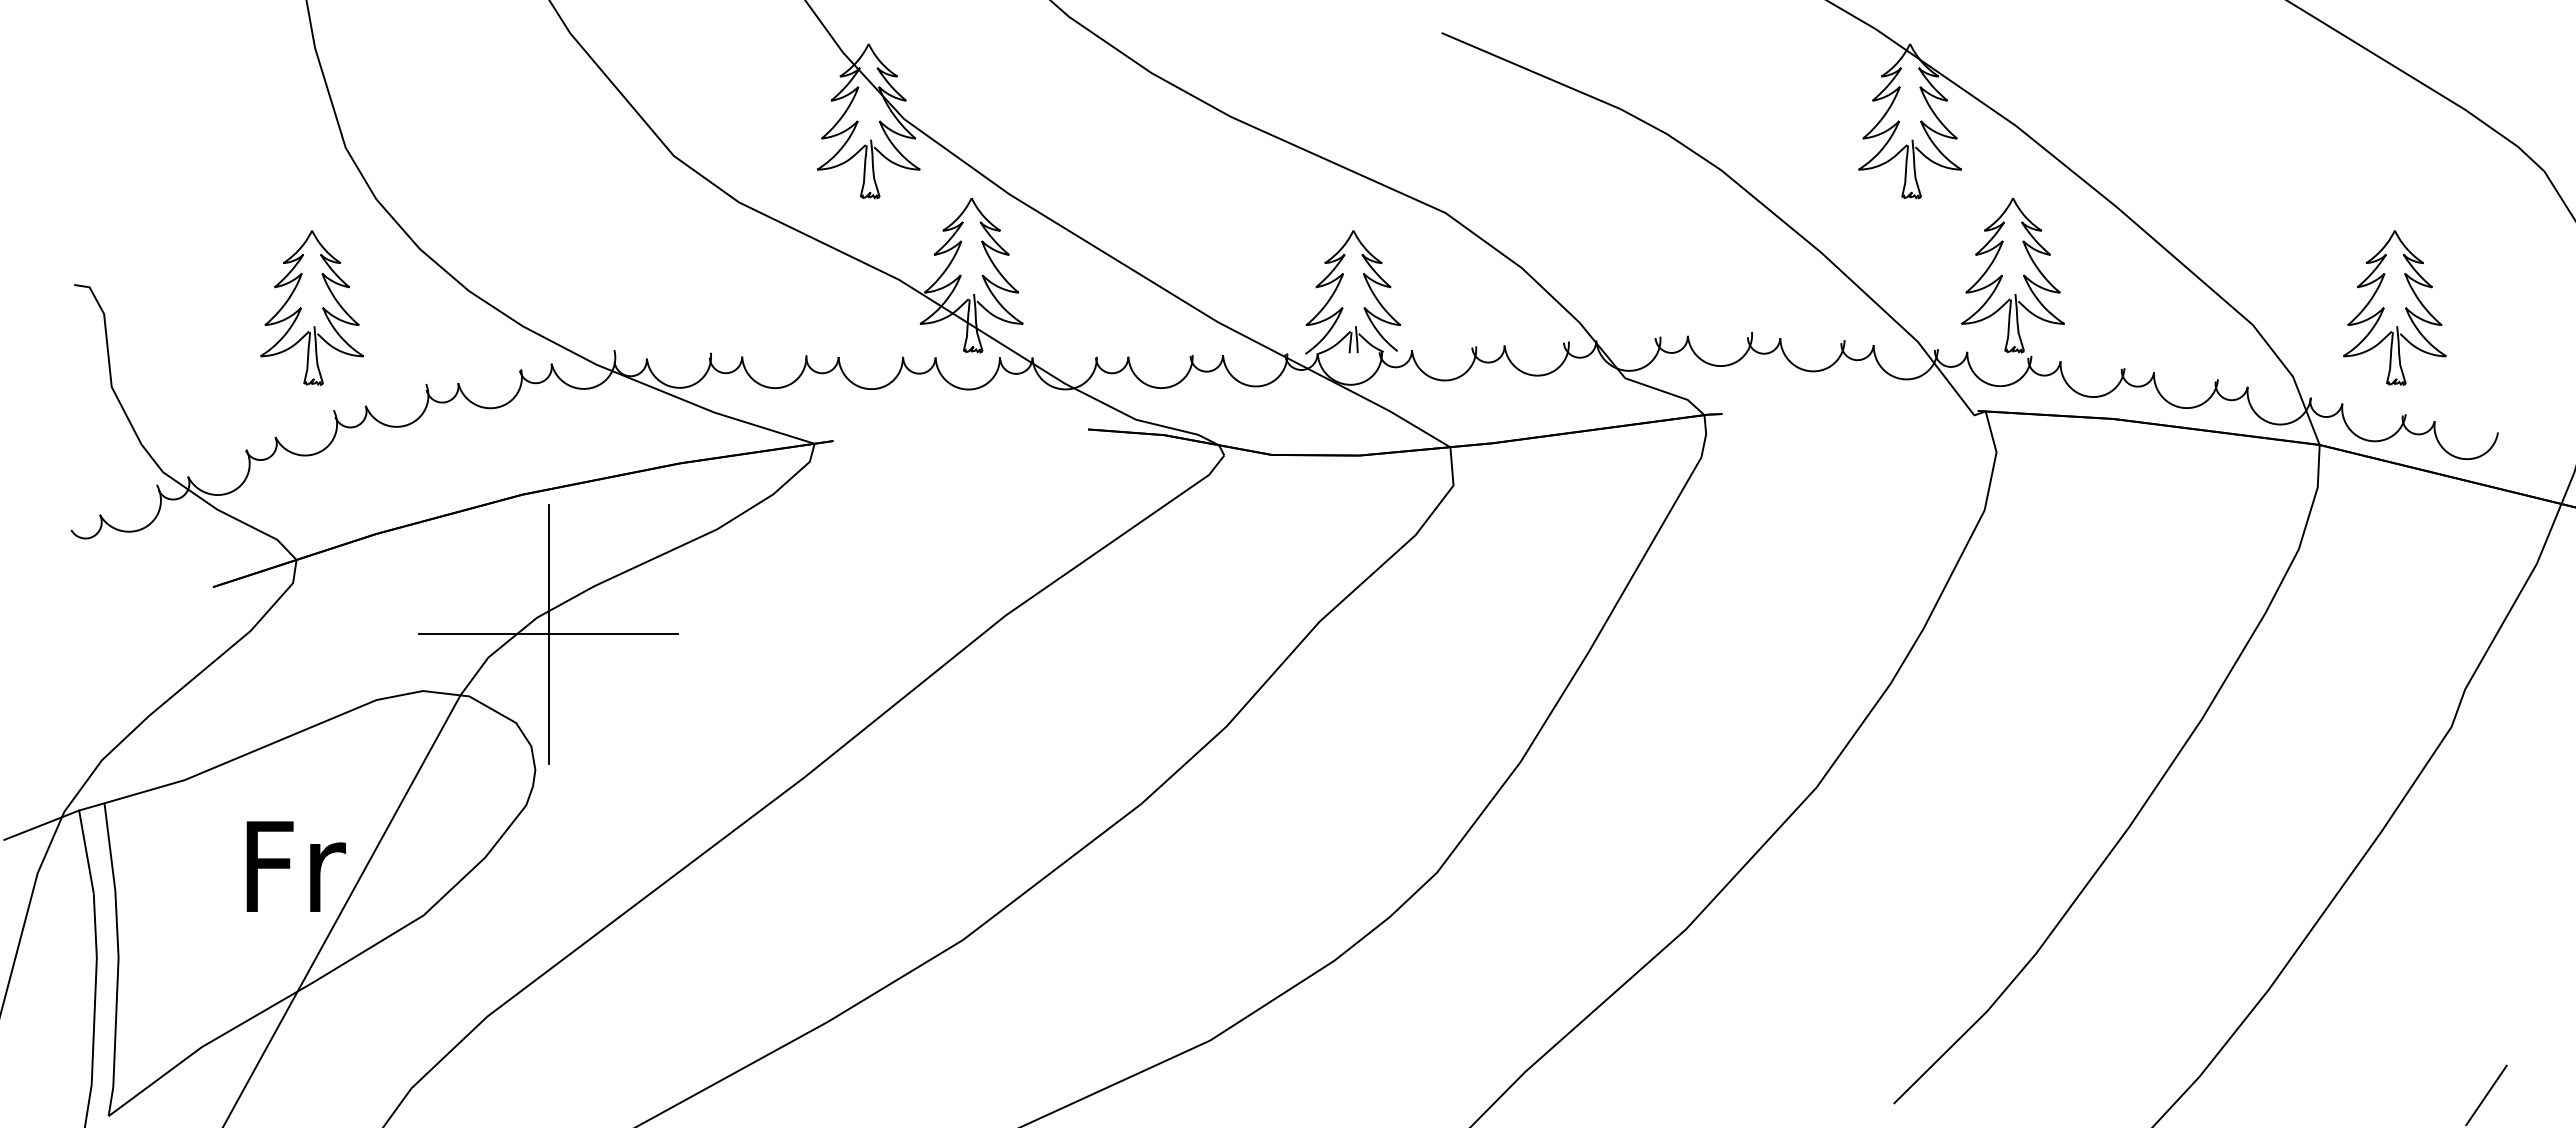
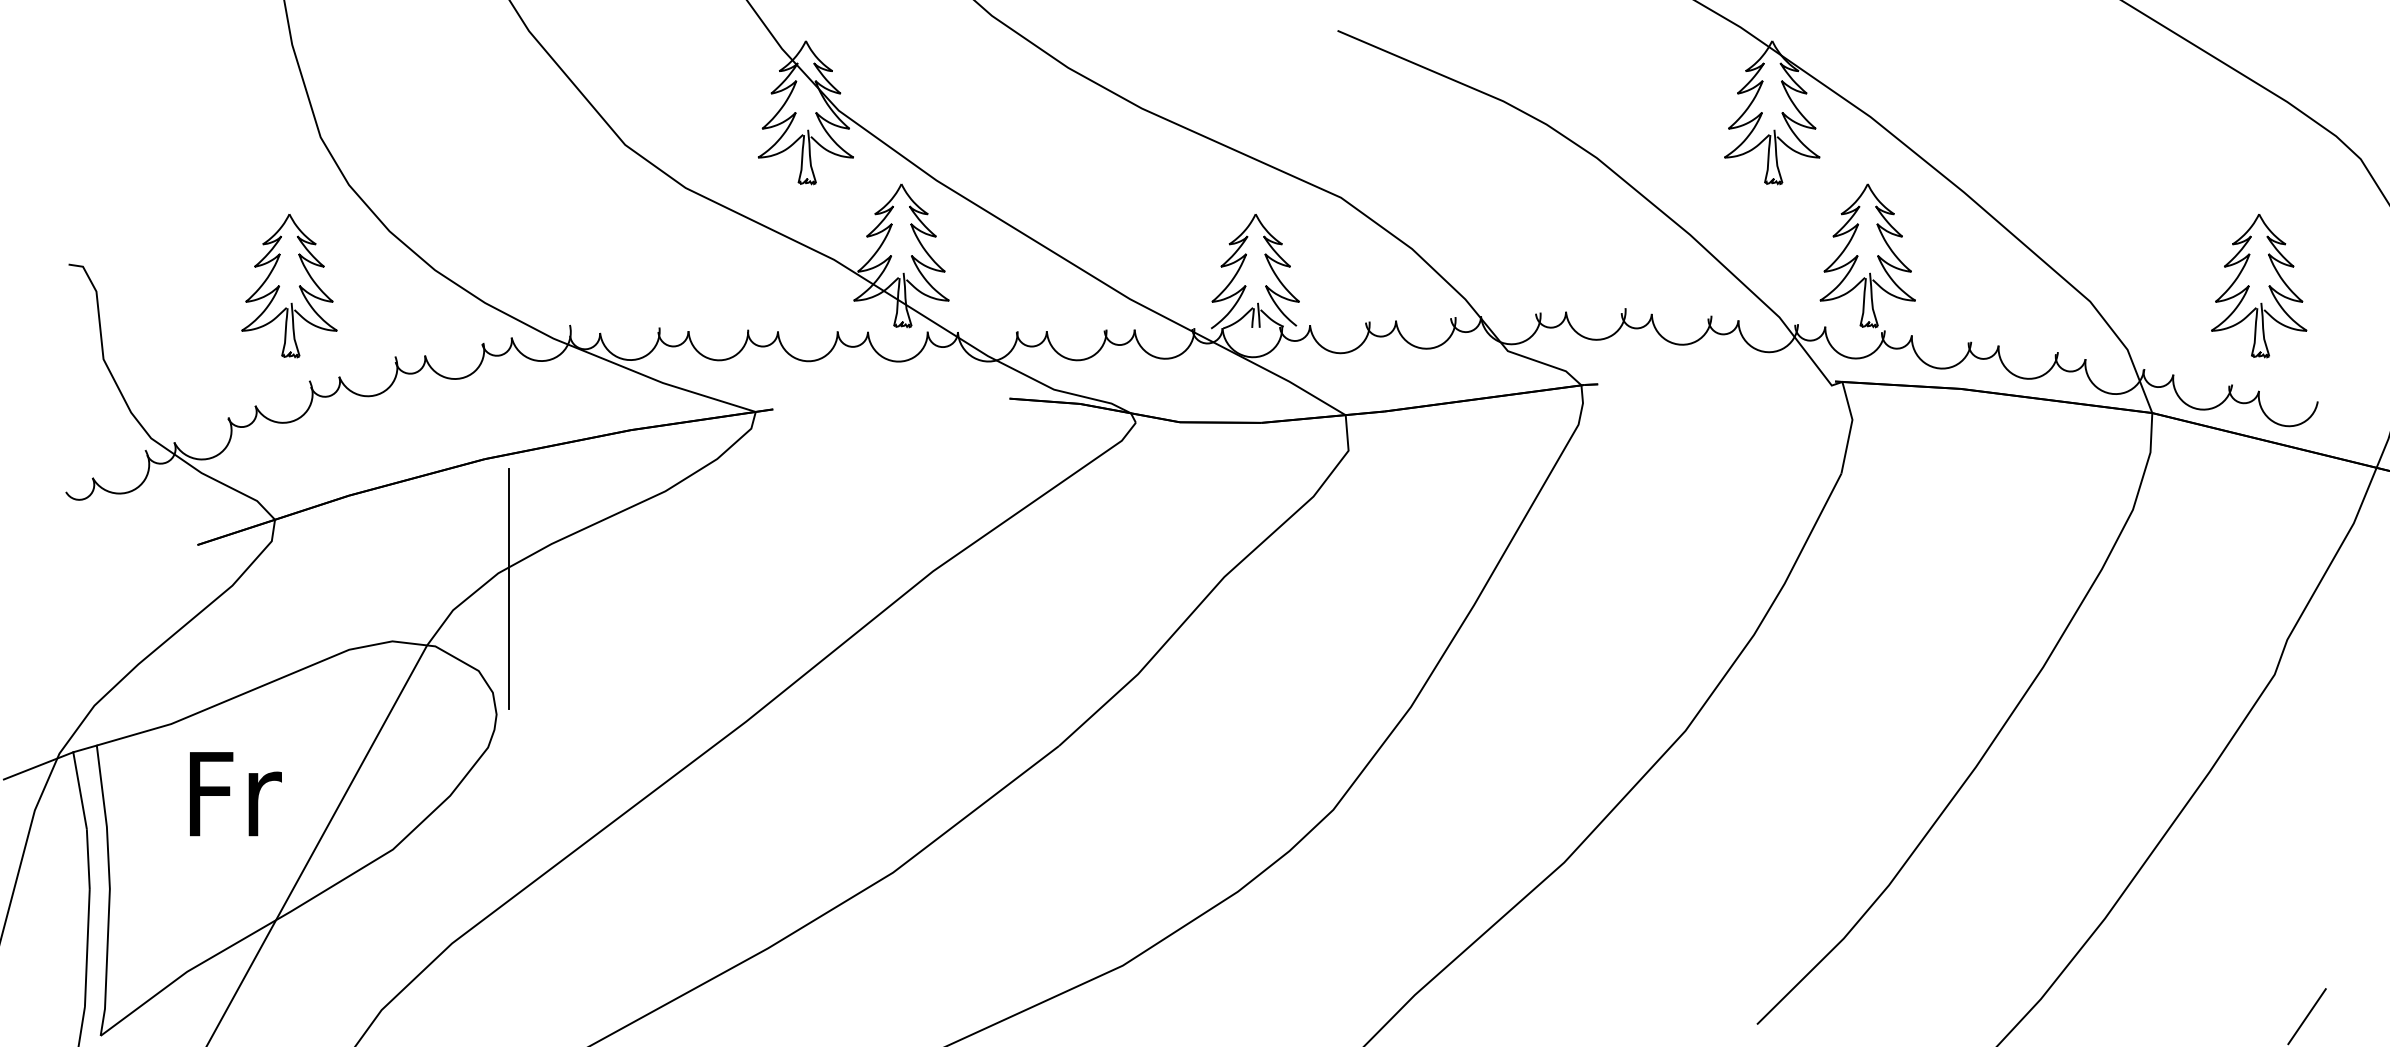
part: (2394, 307) -> (2258, 285), moved
line: (548, 634) -> (508, 588), removed
text: (295, 866) -> (235, 793), moved

